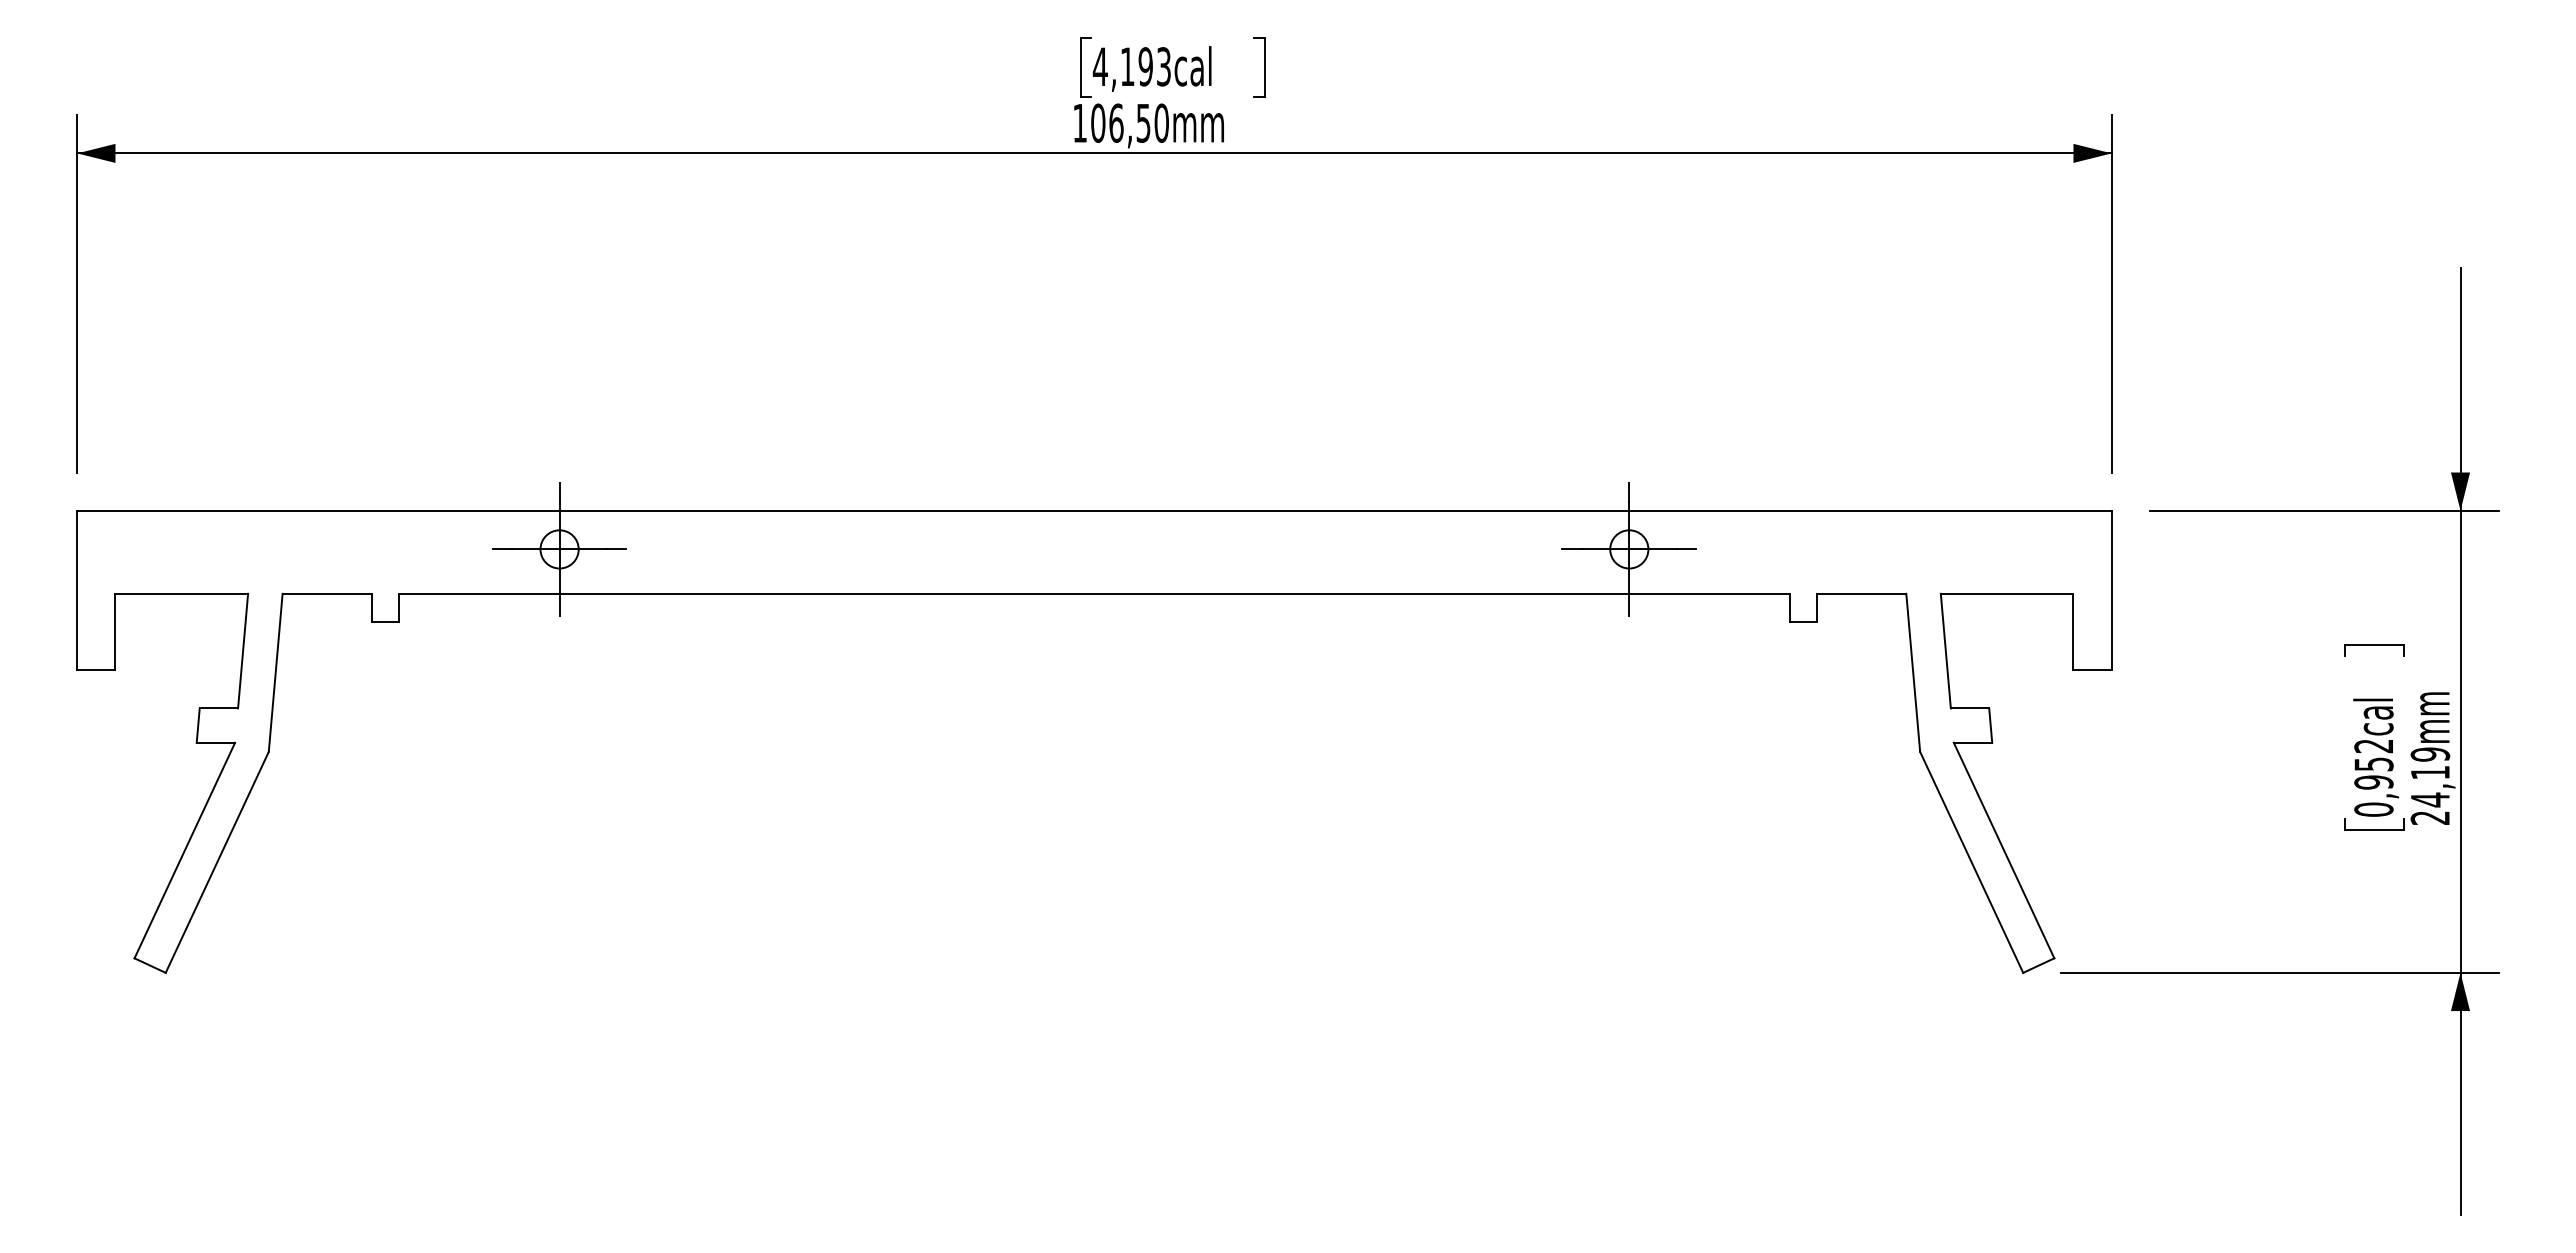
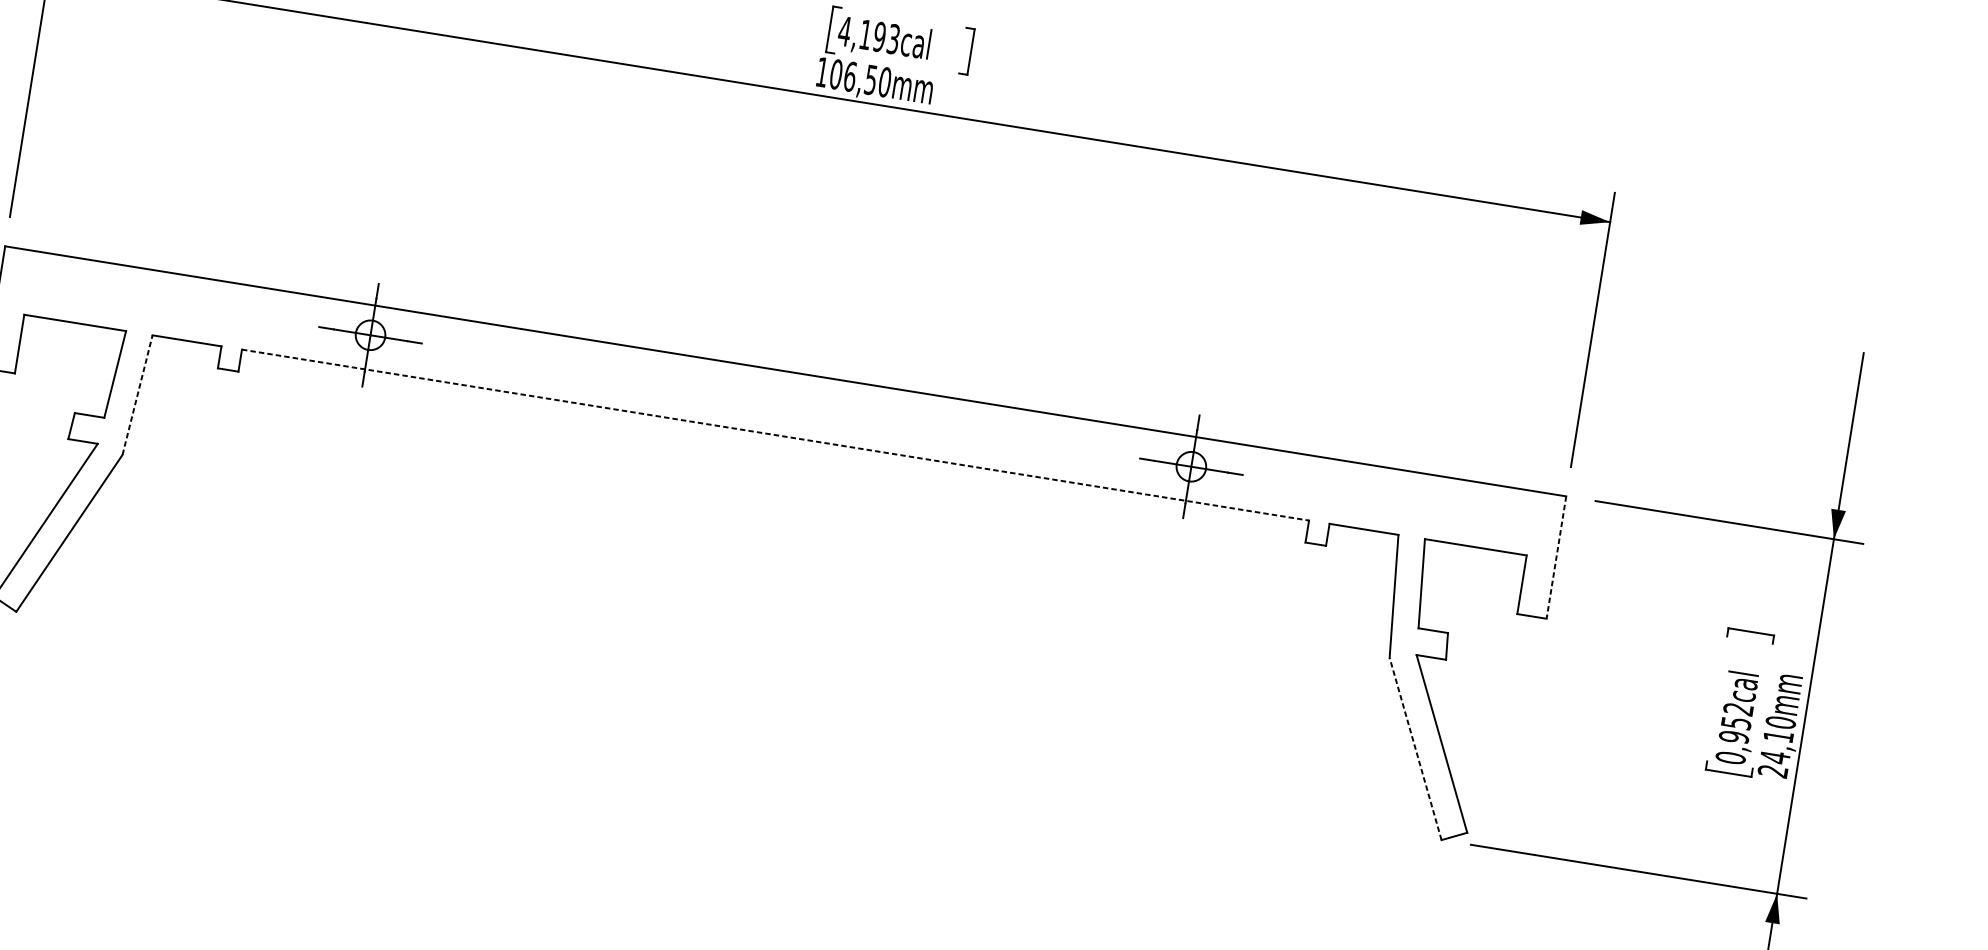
line: (2111, 590) -> (1556, 557), solid -> dashed
line: (1094, 593) -> (775, 434), solid -> dashed
line: (275, 672) -> (137, 394), solid -> dashed
text: (2430, 754) -> (1780, 722), 24,19mm -> 24,10mm
line: (1971, 862) -> (1415, 749), solid -> dashed

